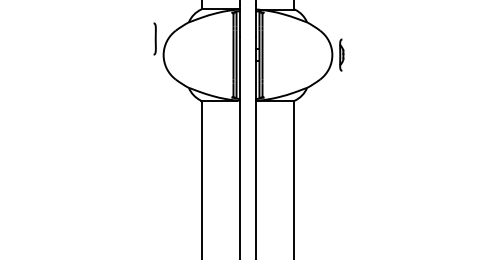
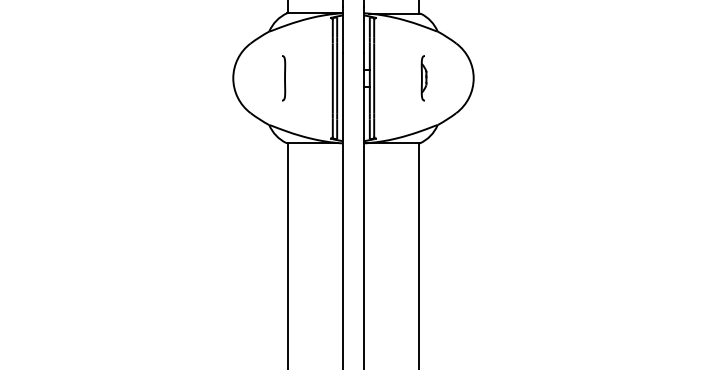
curve: (155, 39) -> (284, 78), moved
part: (341, 55) -> (423, 78), moved

